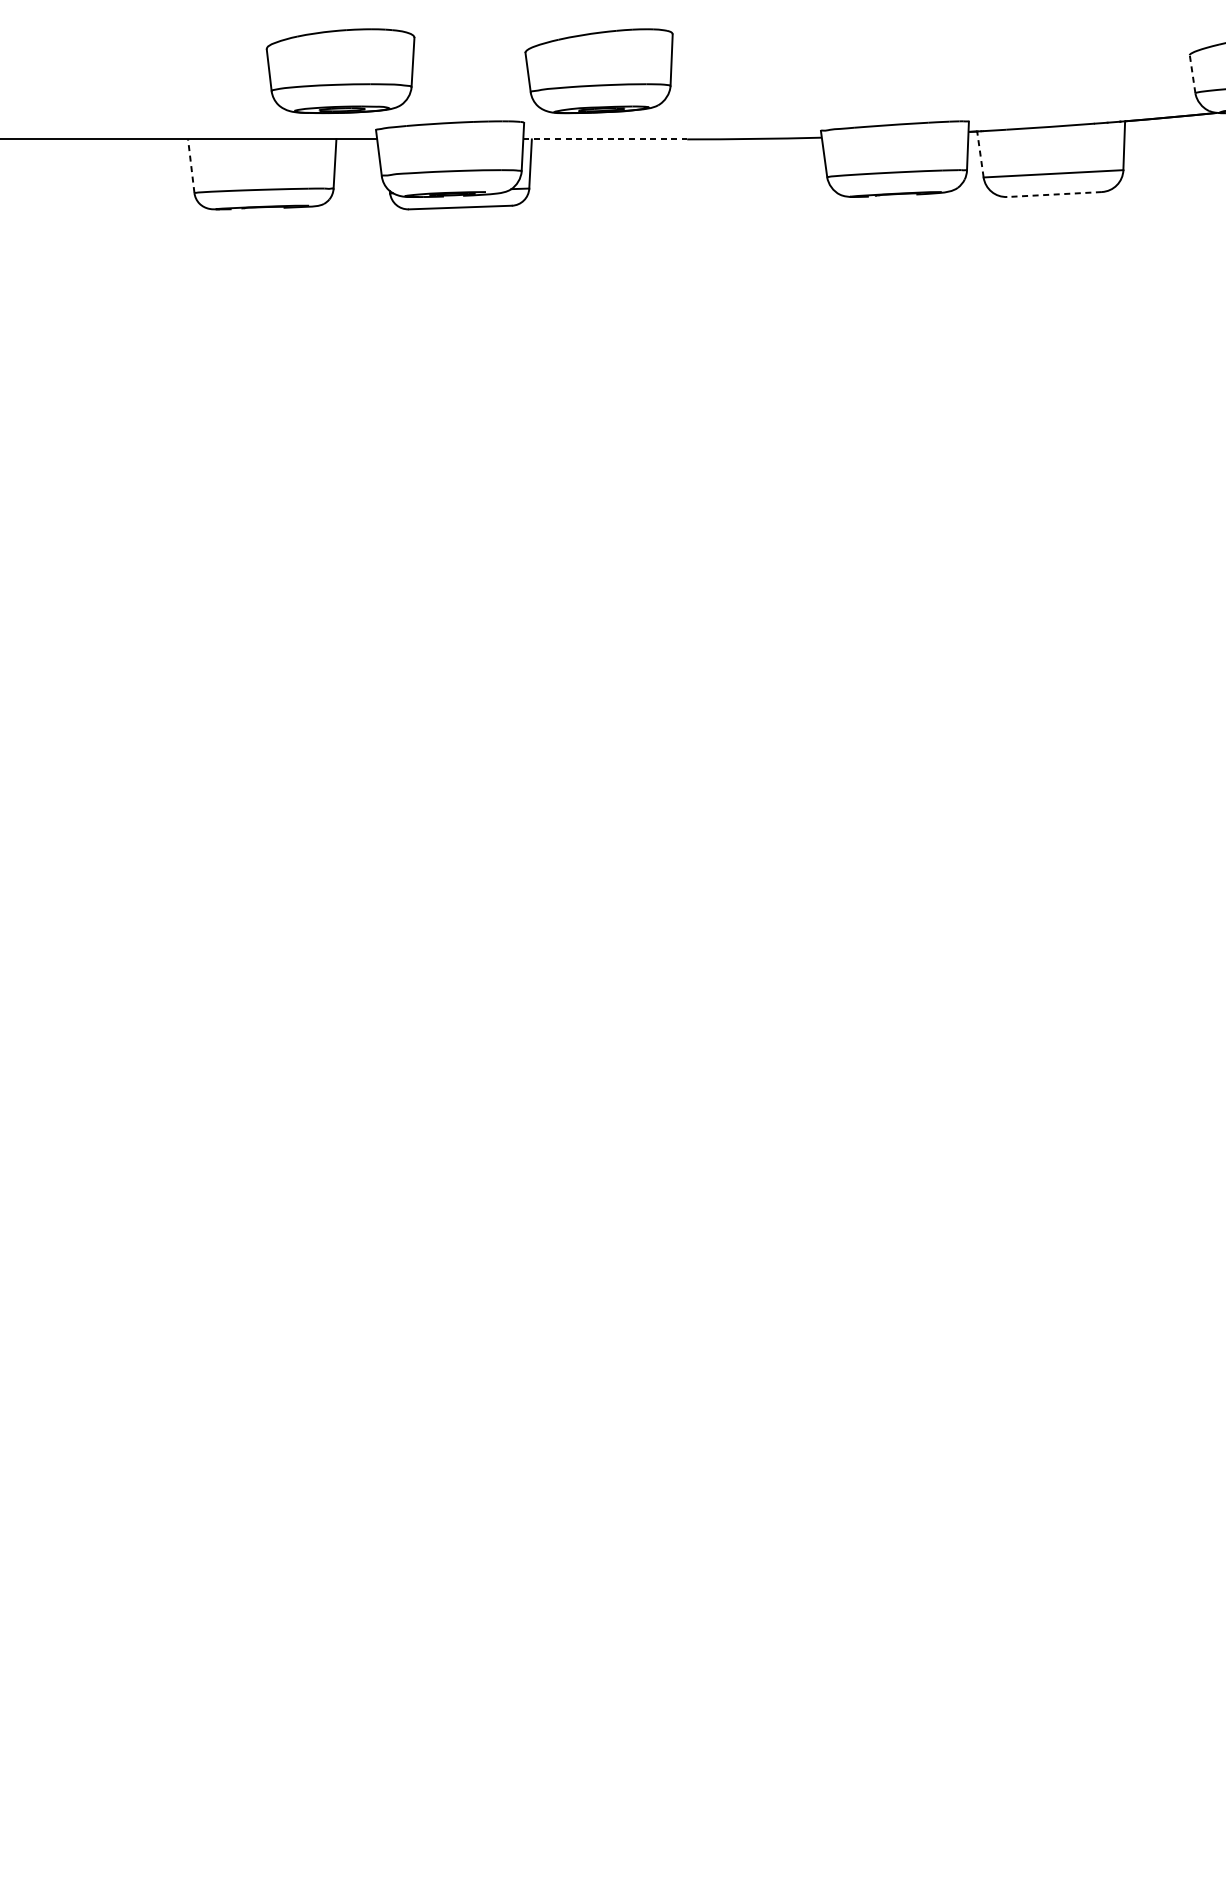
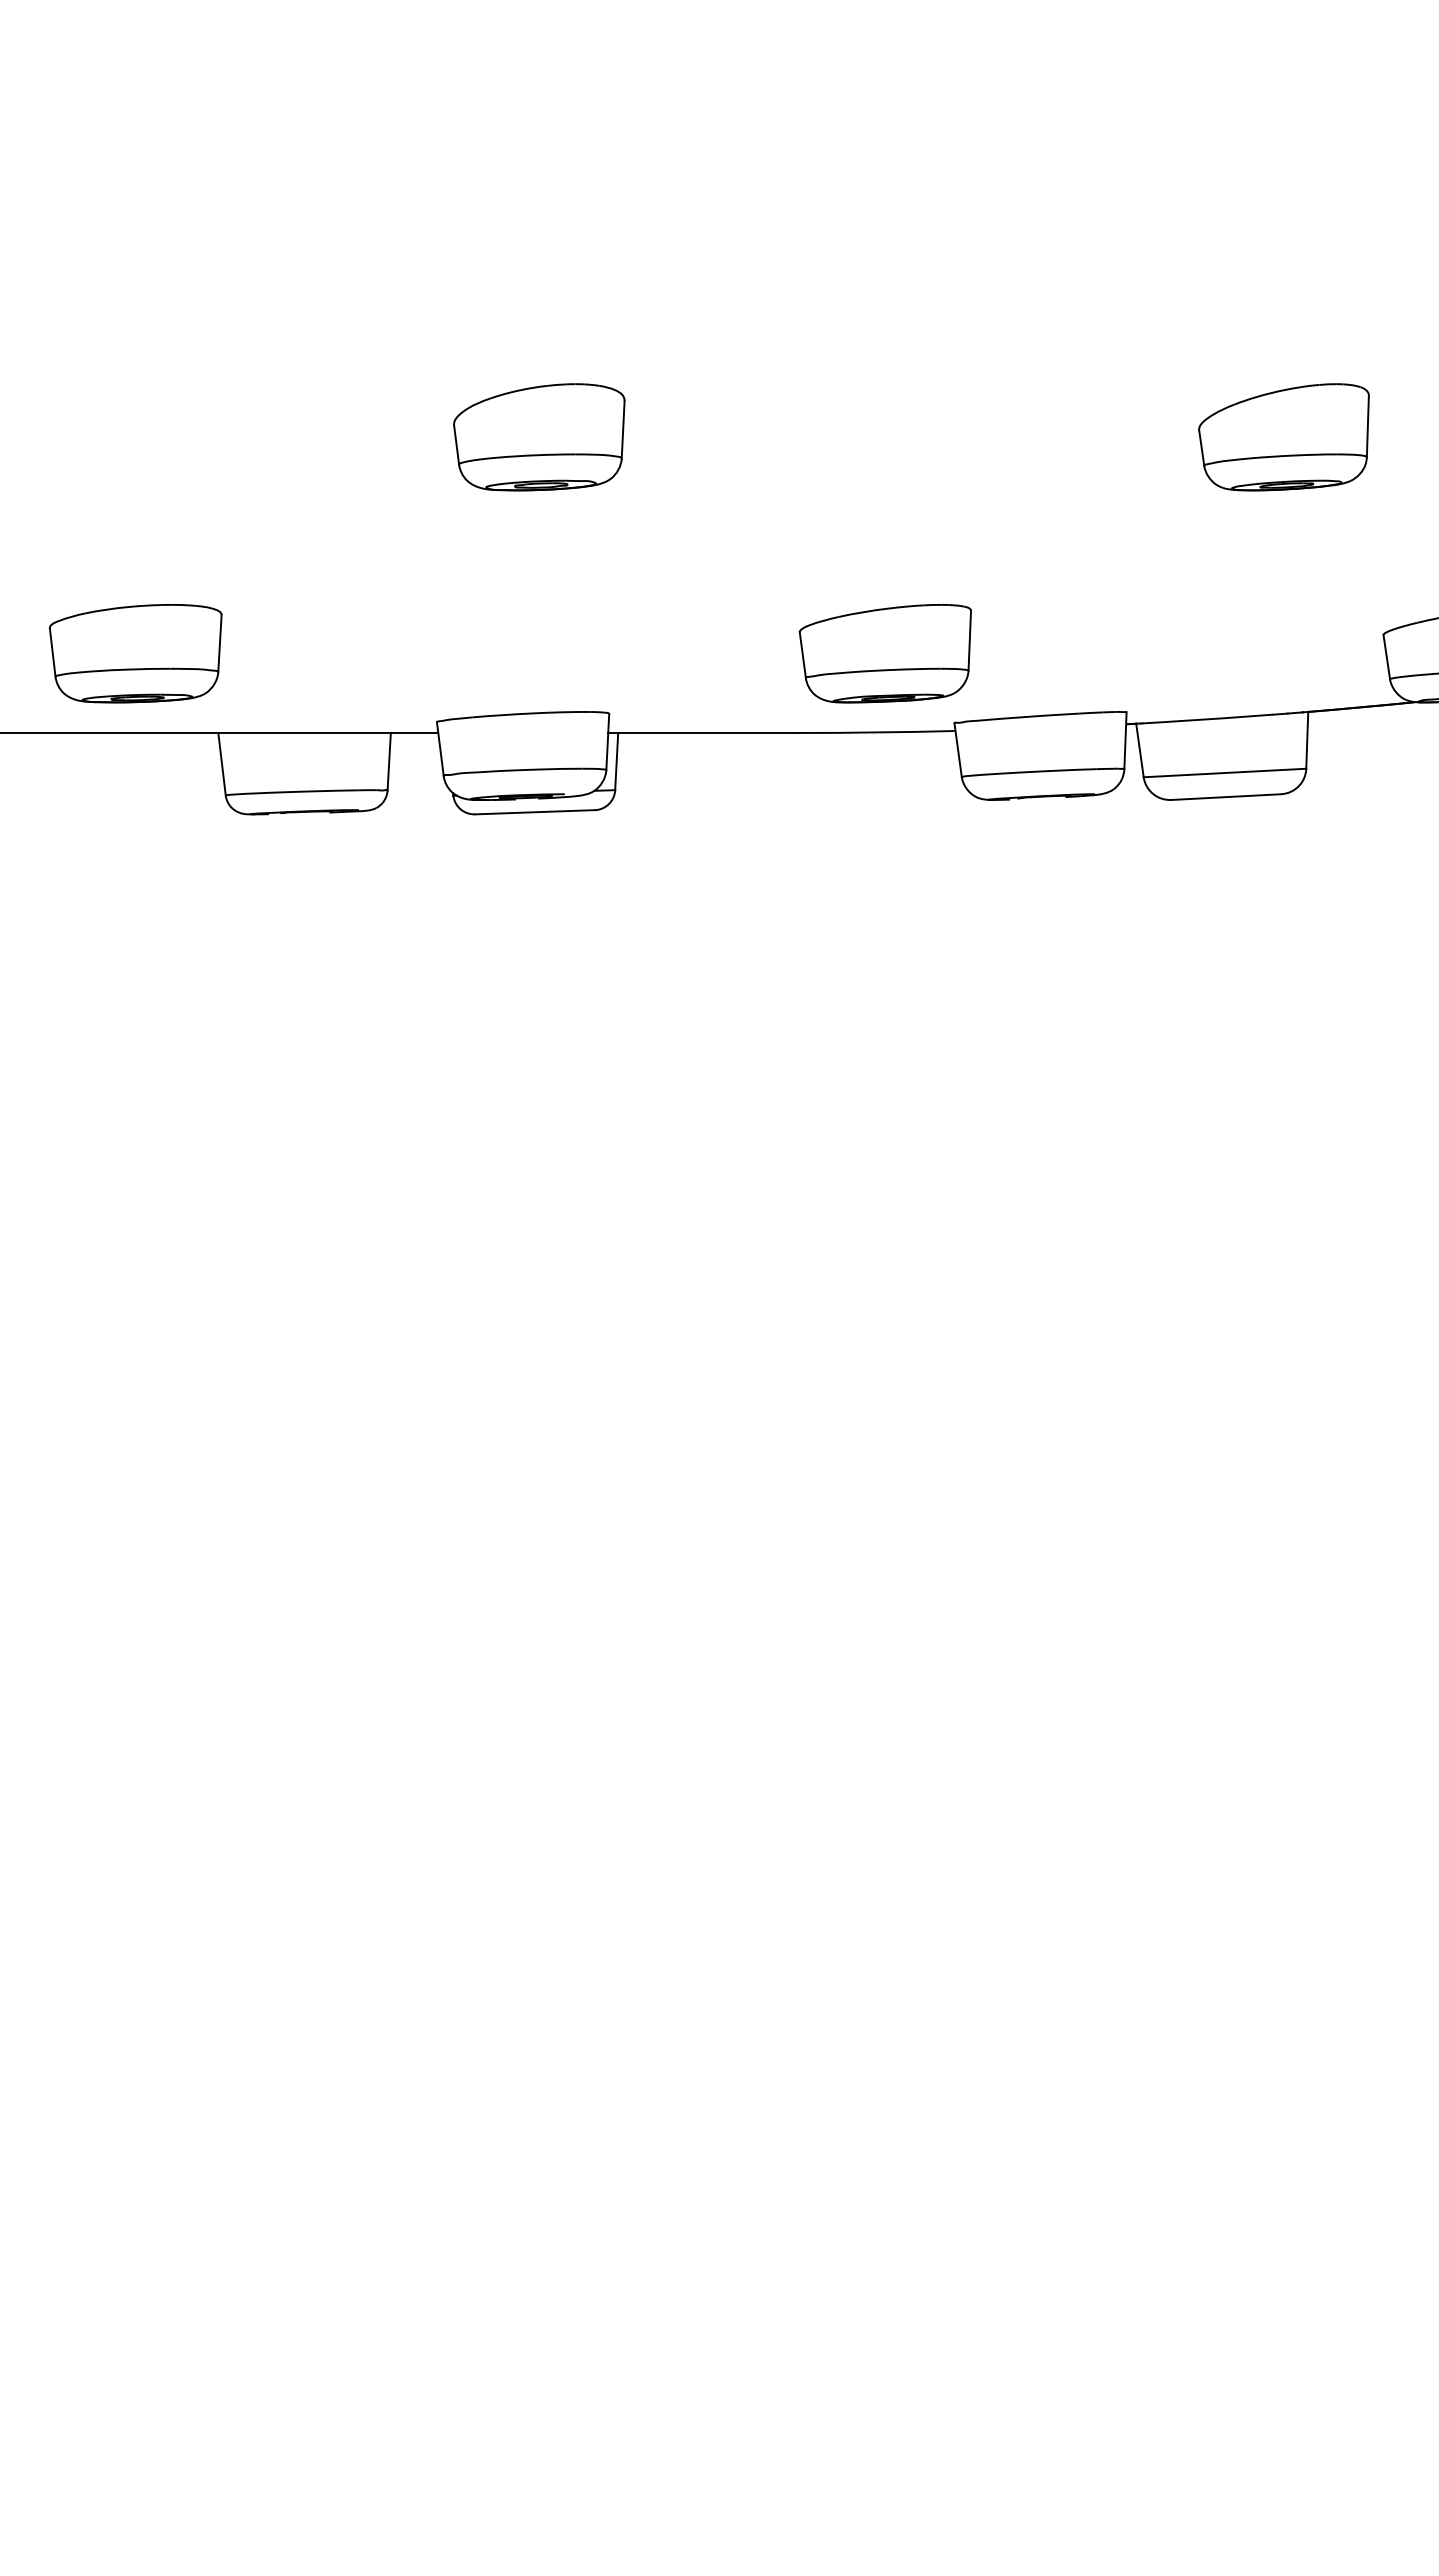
part: (340, 71) -> (135, 653), moved
part: (598, 71) -> (884, 653), moved
line: (1192, 73) -> (1386, 656), dashed -> solid
line: (606, 138) -> (704, 732), dashed -> solid
line: (980, 154) -> (1139, 750), dashed -> solid
line: (190, 165) -> (221, 763), dashed -> solid
line: (1053, 194) -> (1225, 797), dashed -> solid

